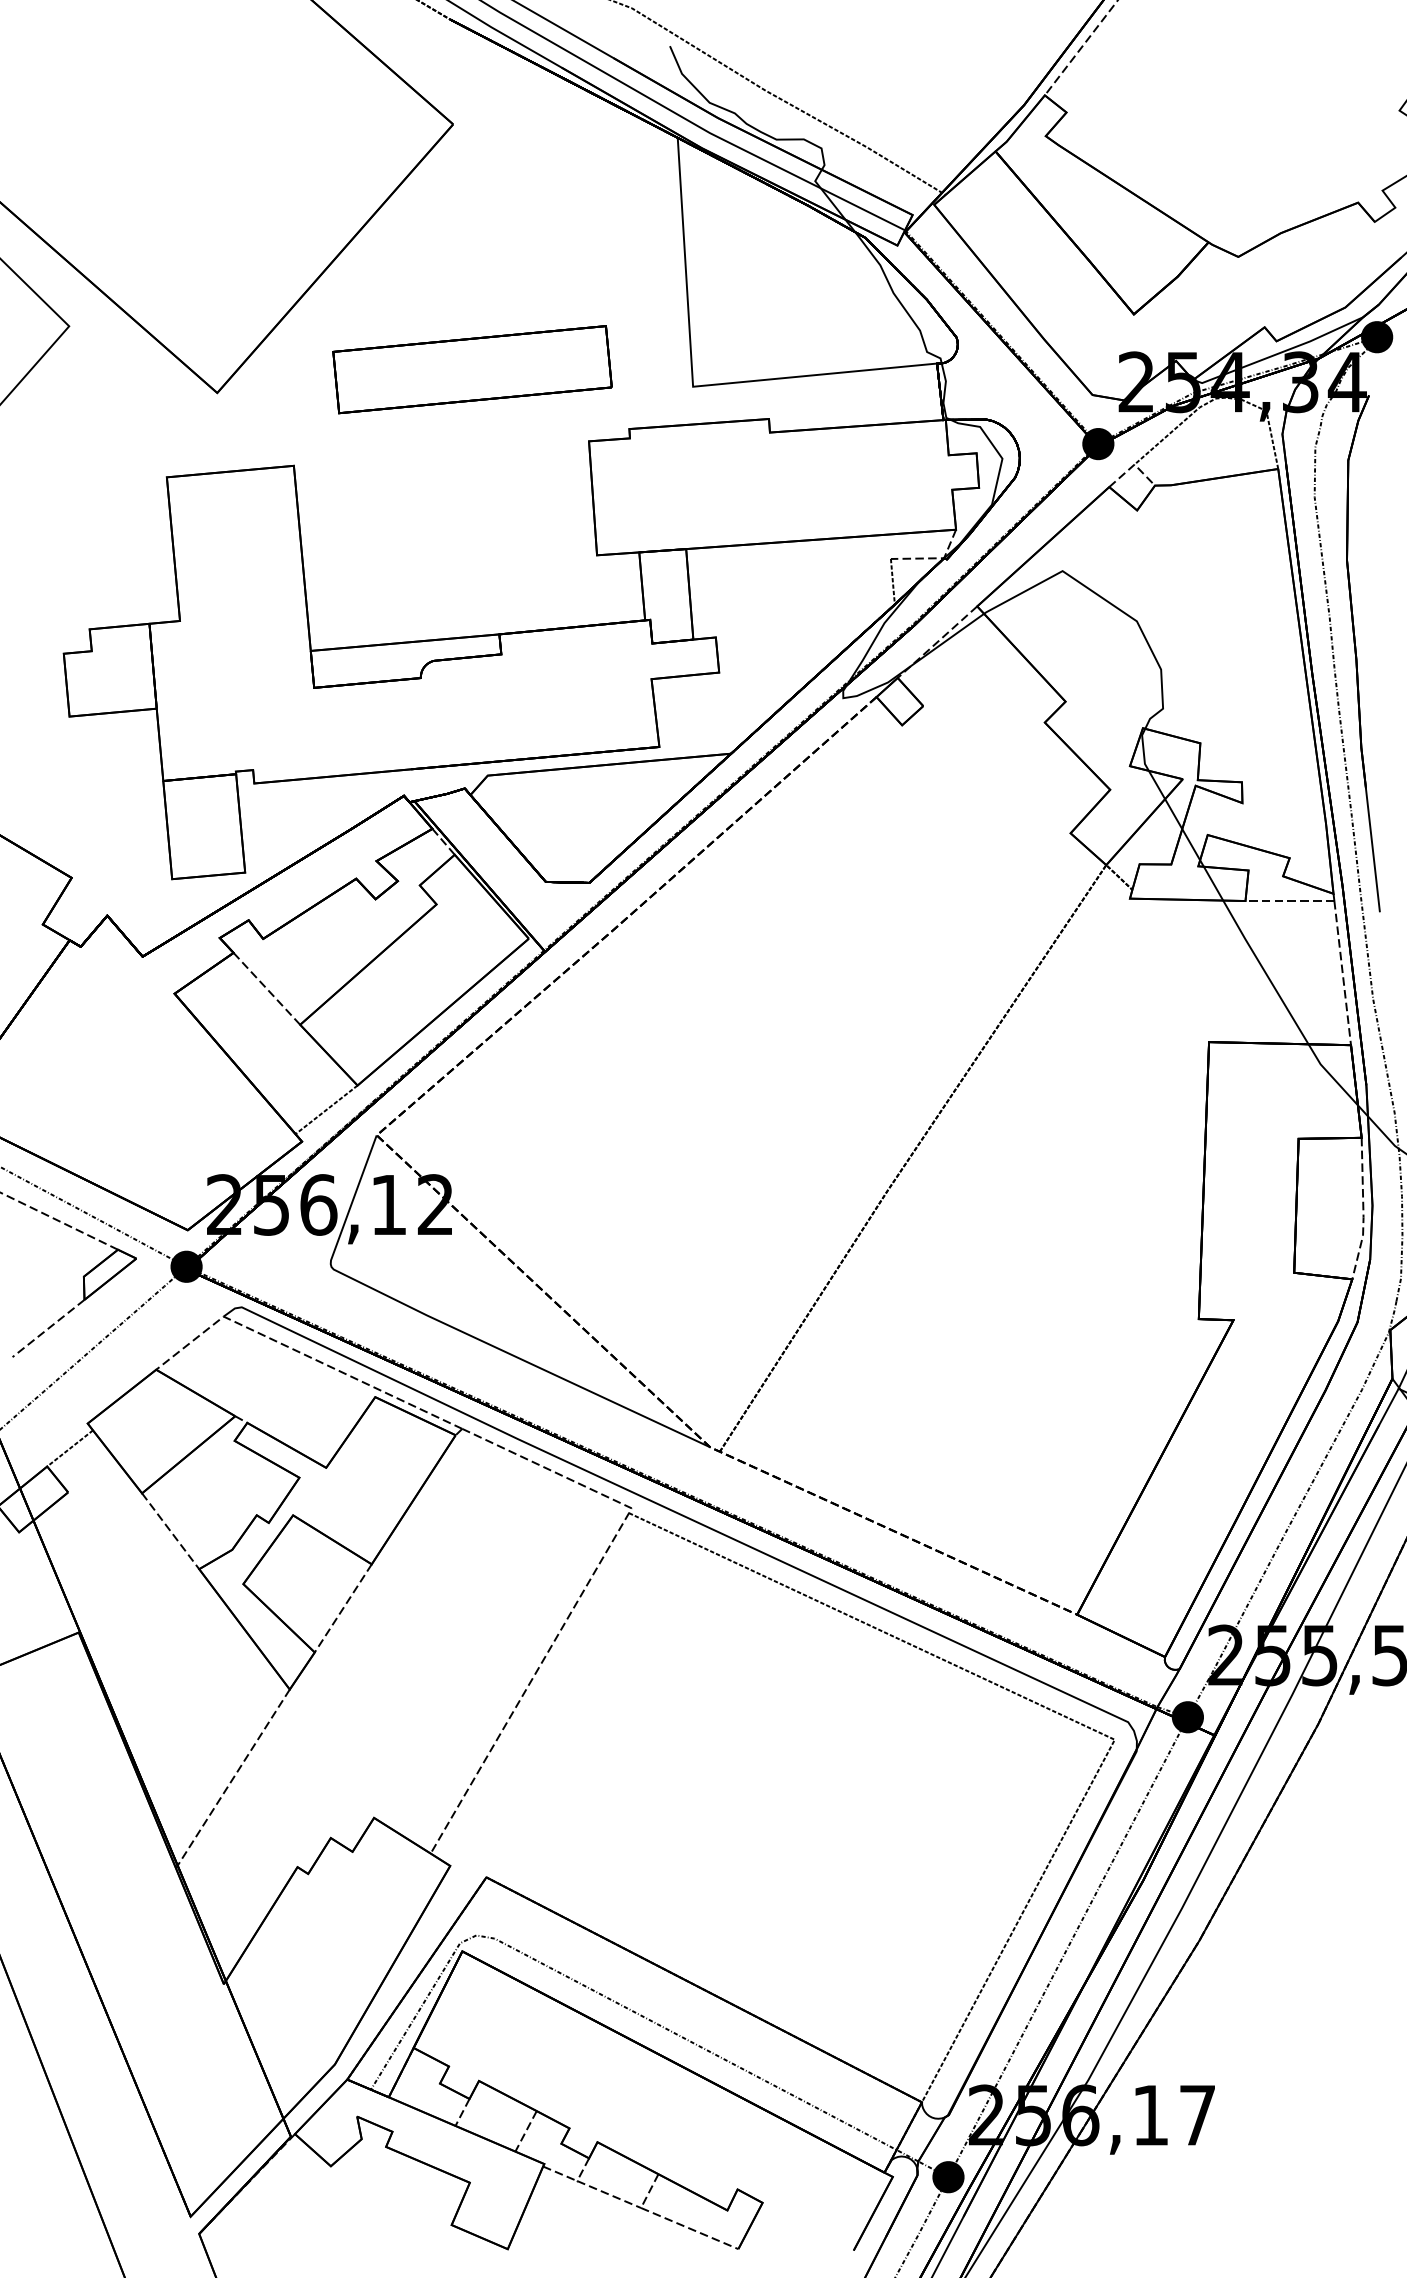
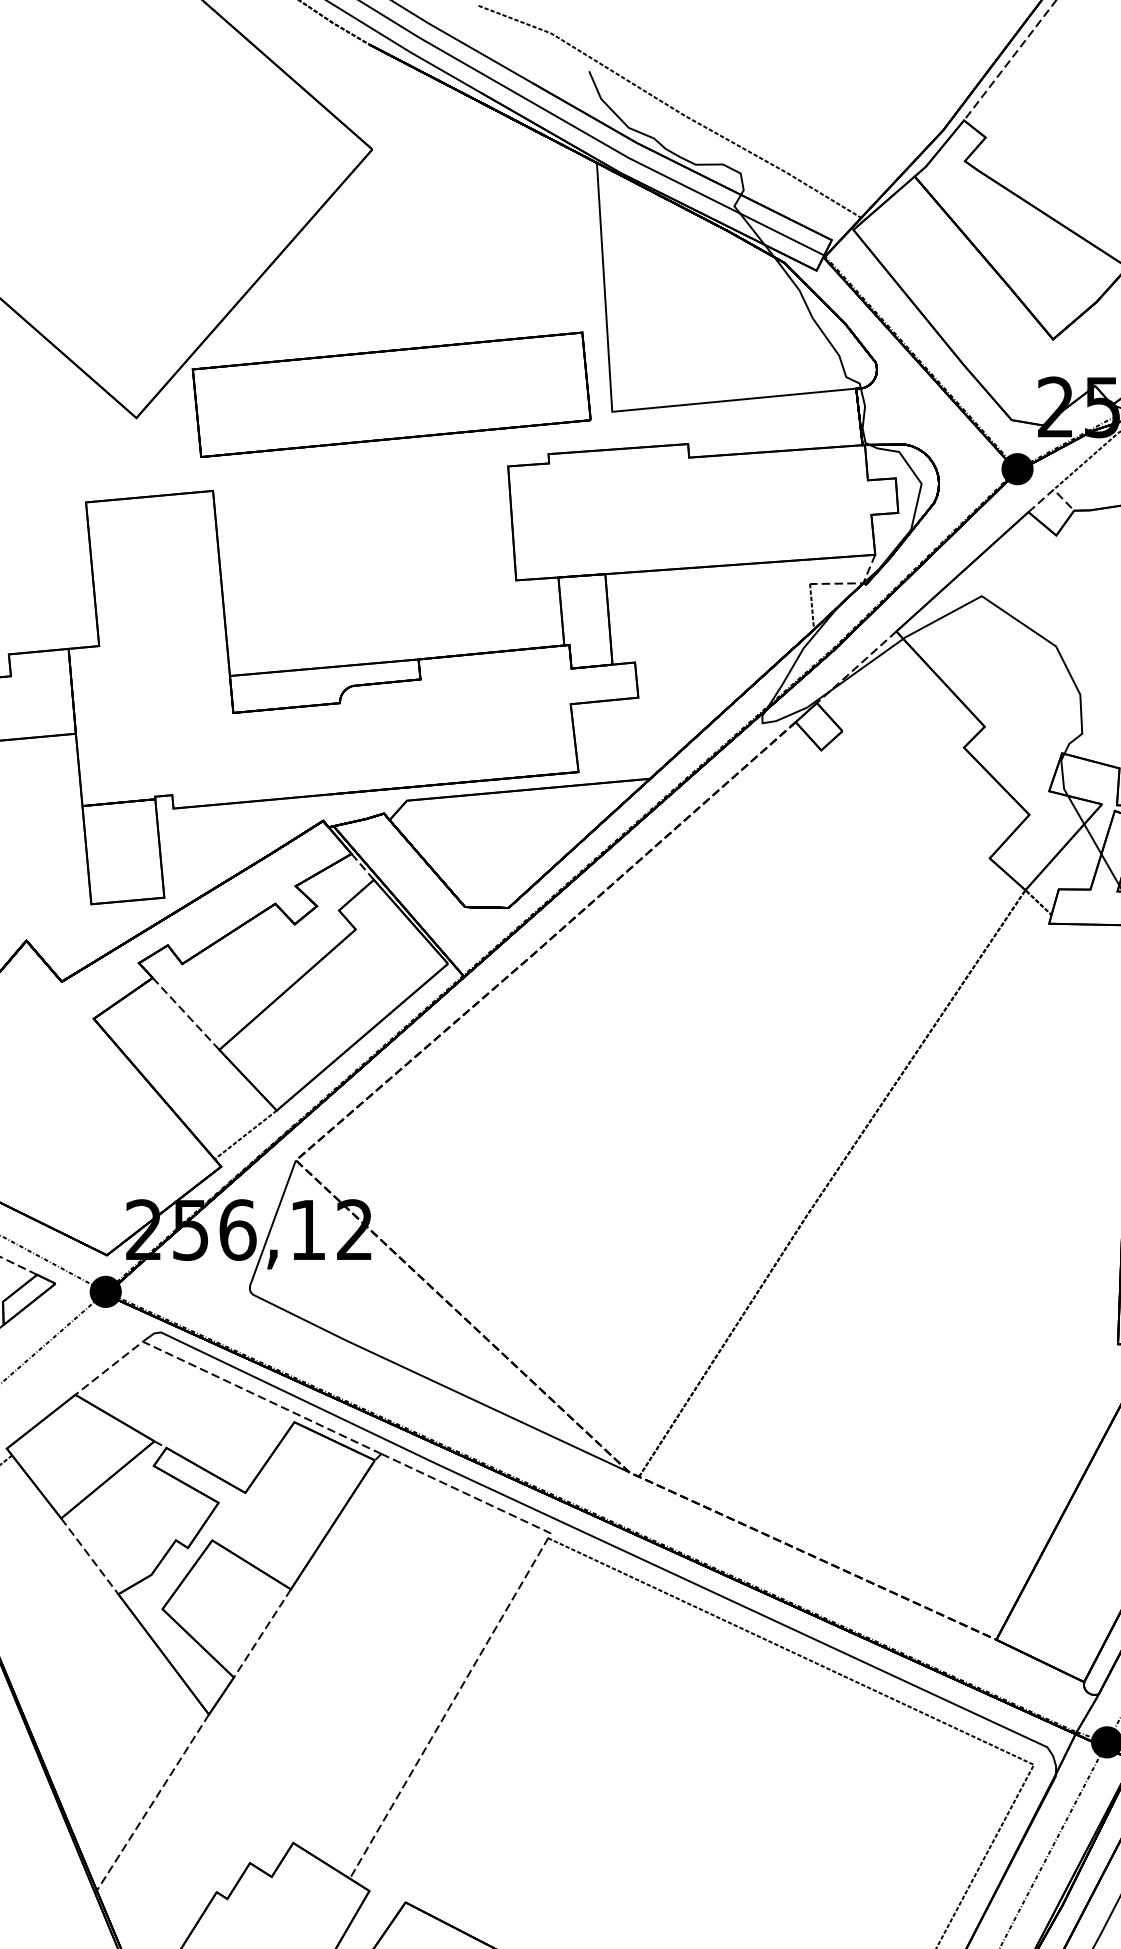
part: (472, 369) -> (391, 394), size x1.43

